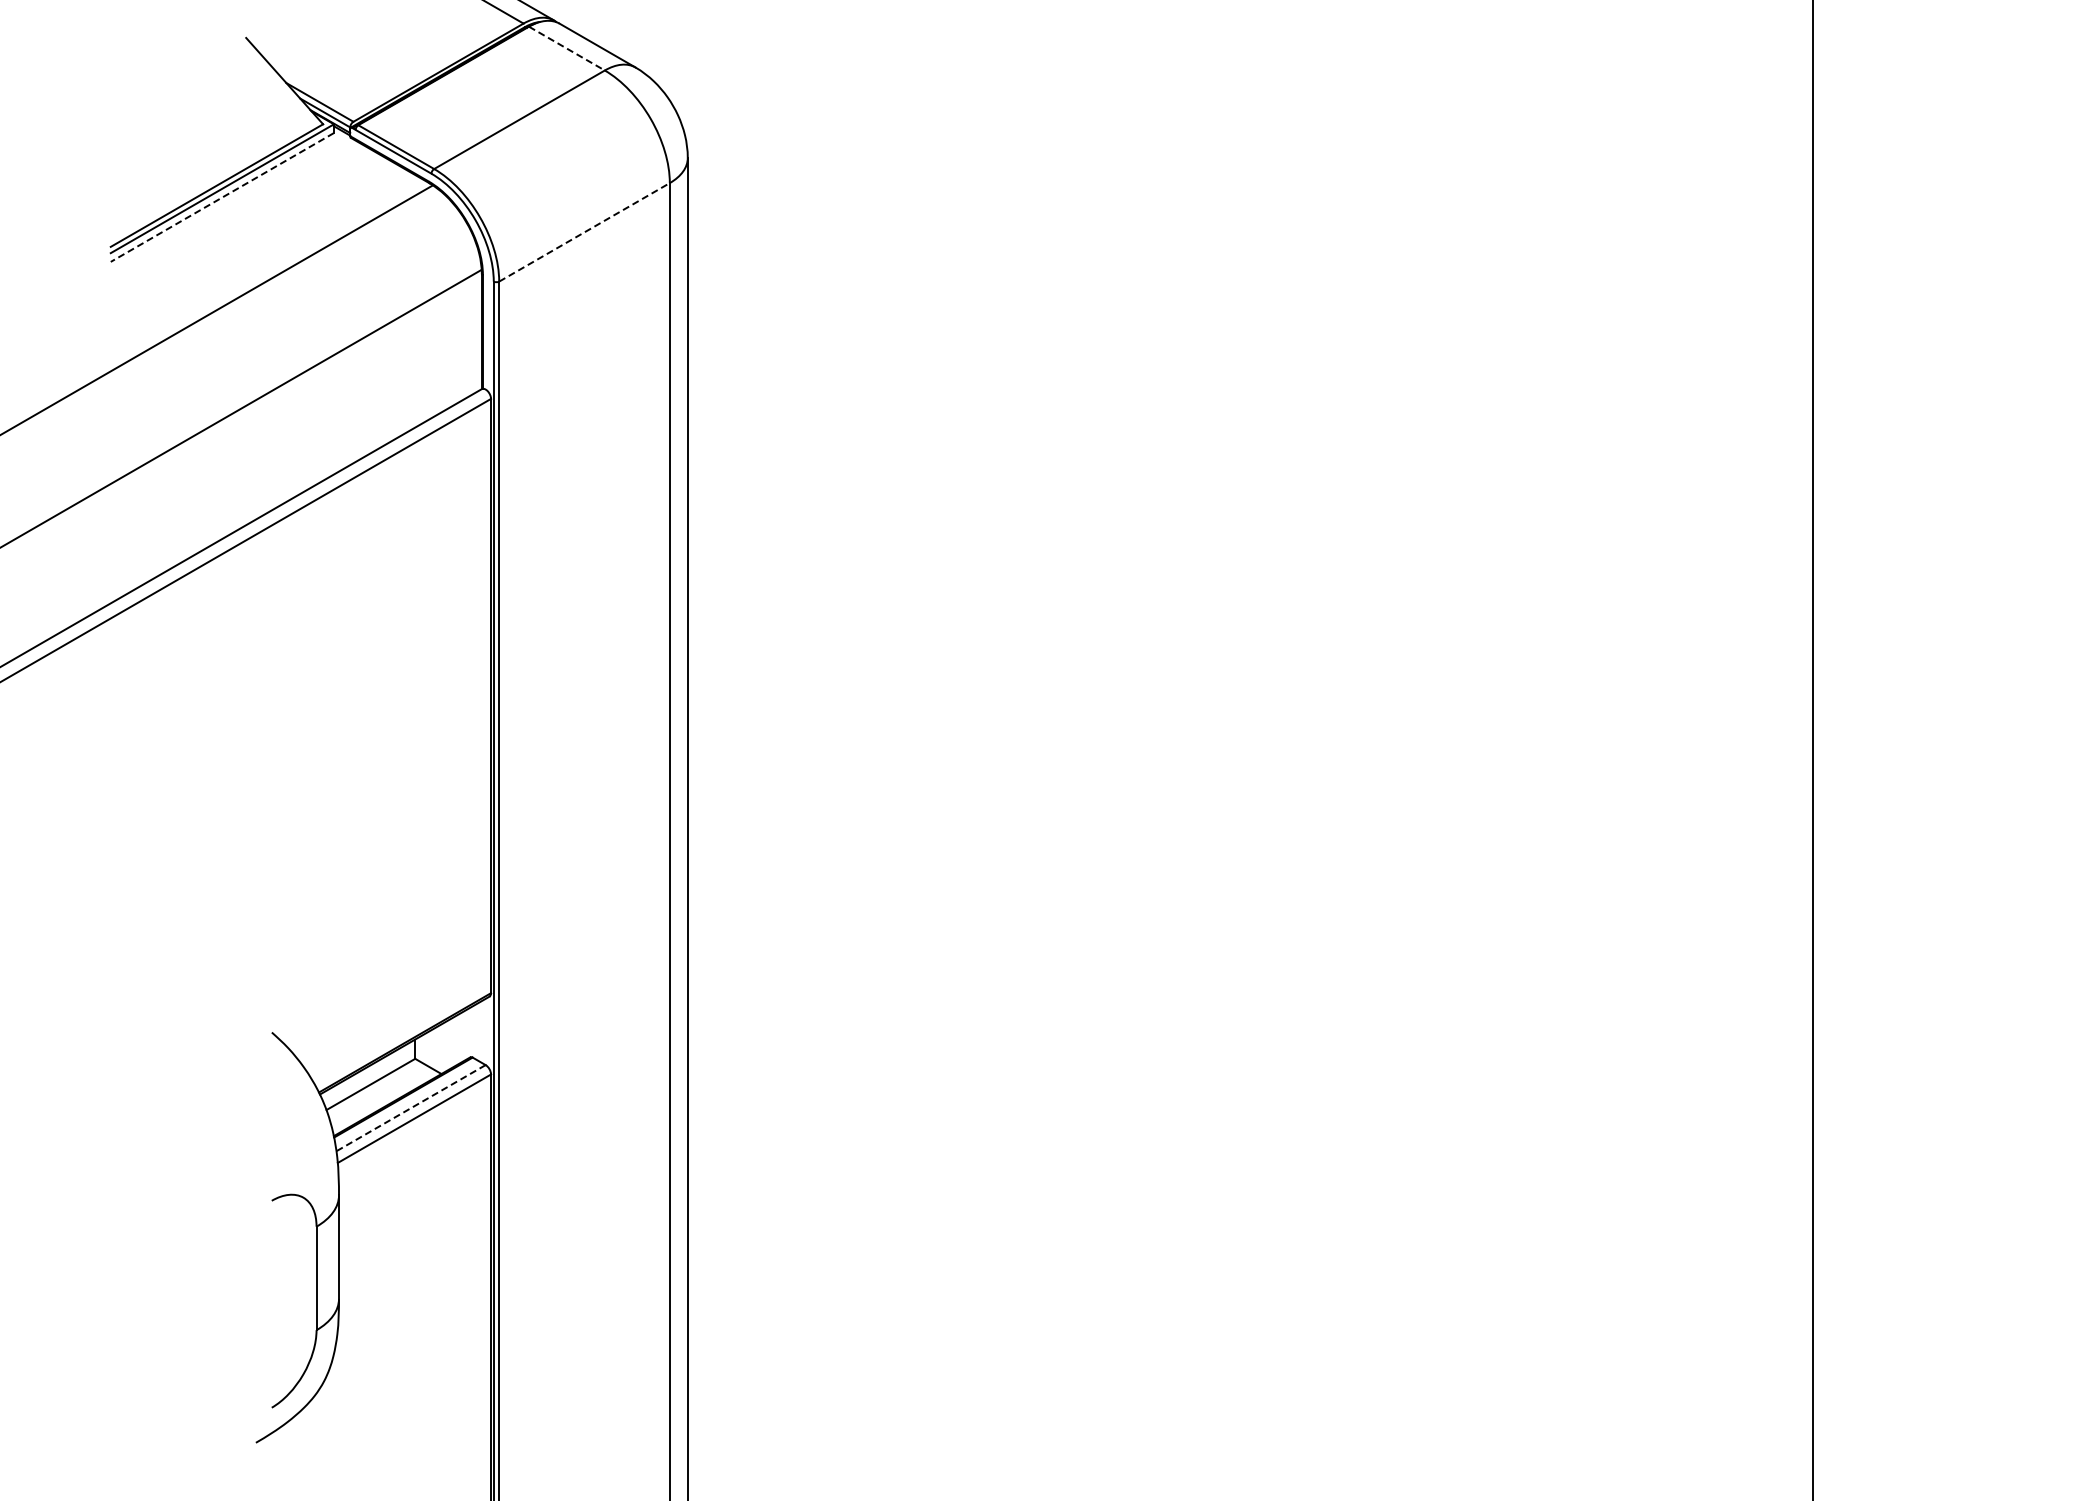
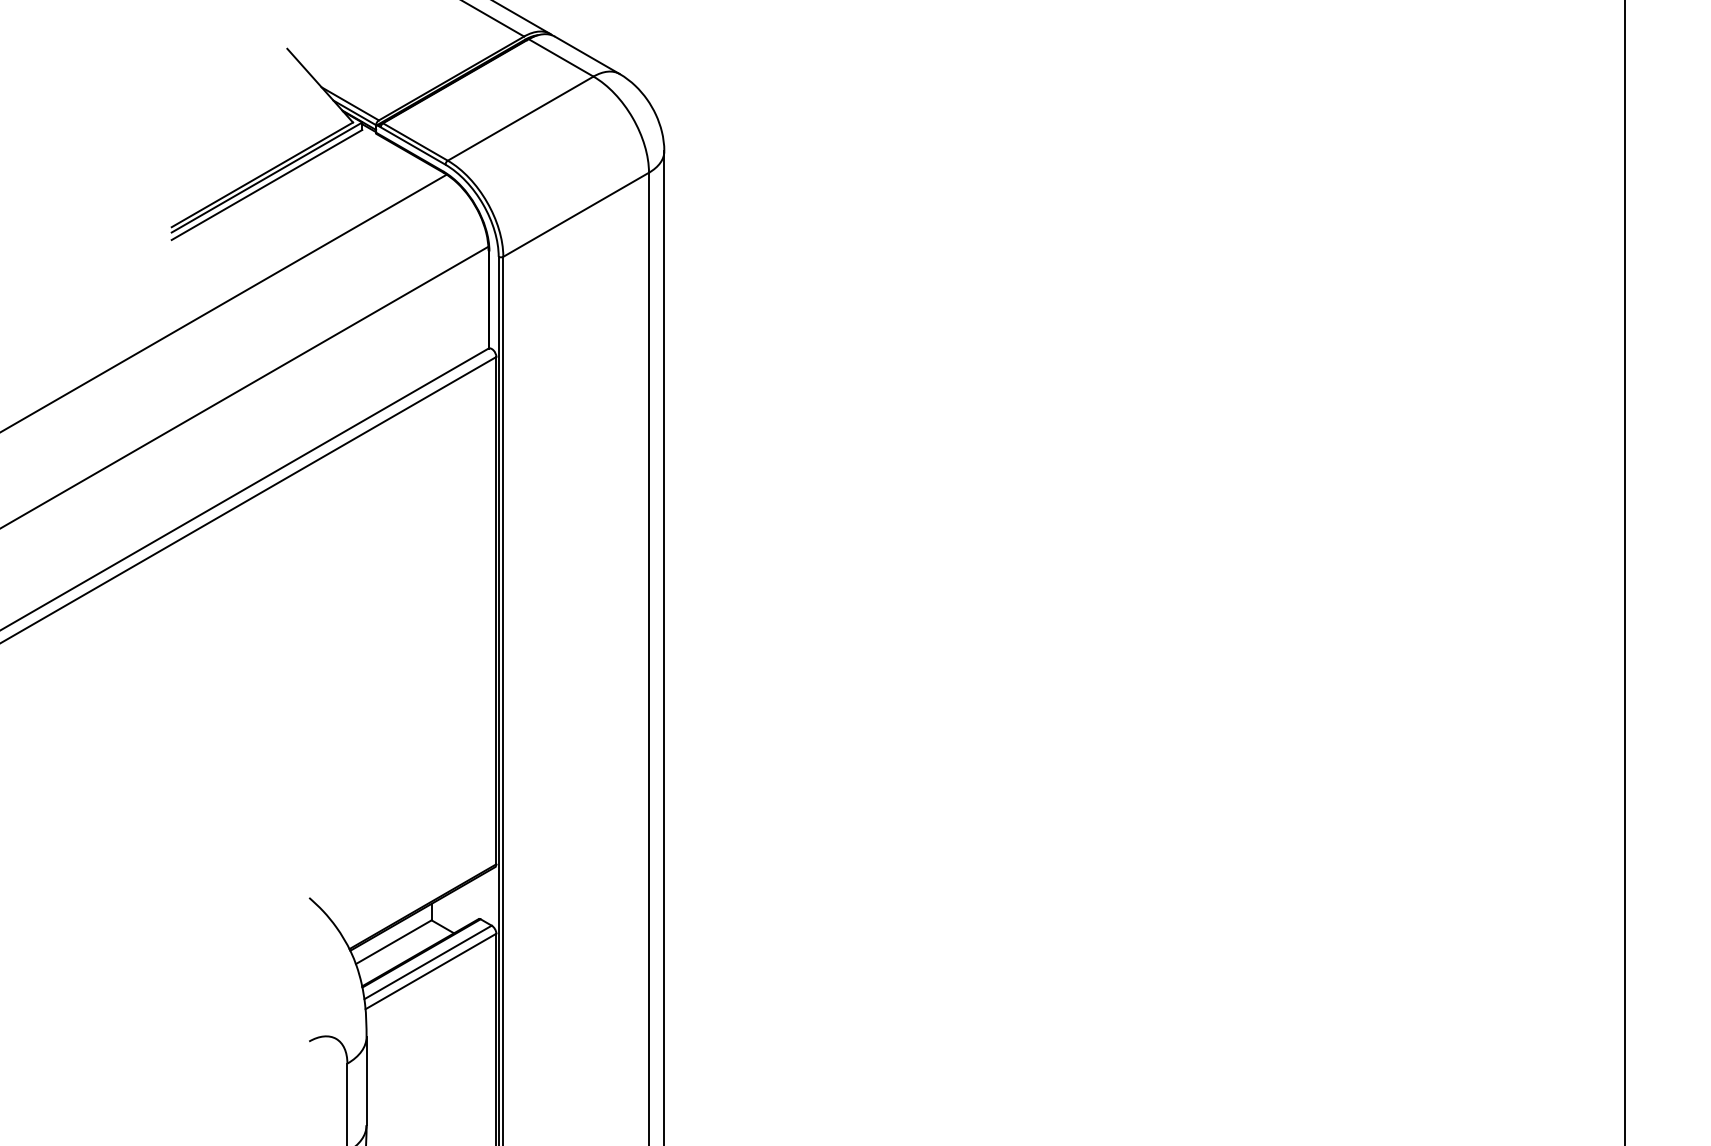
line: (566, 48) -> (560, 57), dashed -> solid
line: (222, 197) -> (267, 185), dashed -> solid
line: (584, 232) -> (576, 214), dashed -> solid
line: (410, 1108) -> (427, 962), dashed -> solid

